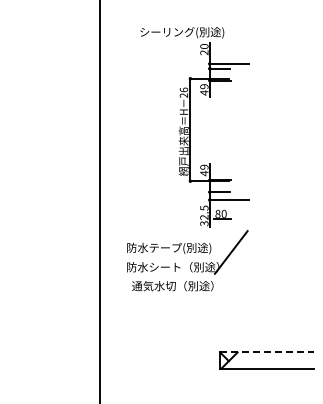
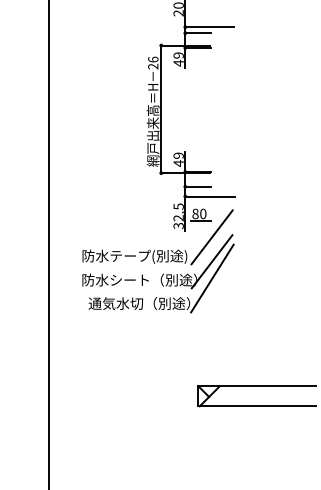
line: (230, 232) -> (211, 236), added
line: (231, 265) -> (212, 277), added
line: (267, 352) -> (257, 386), dashed -> solid

